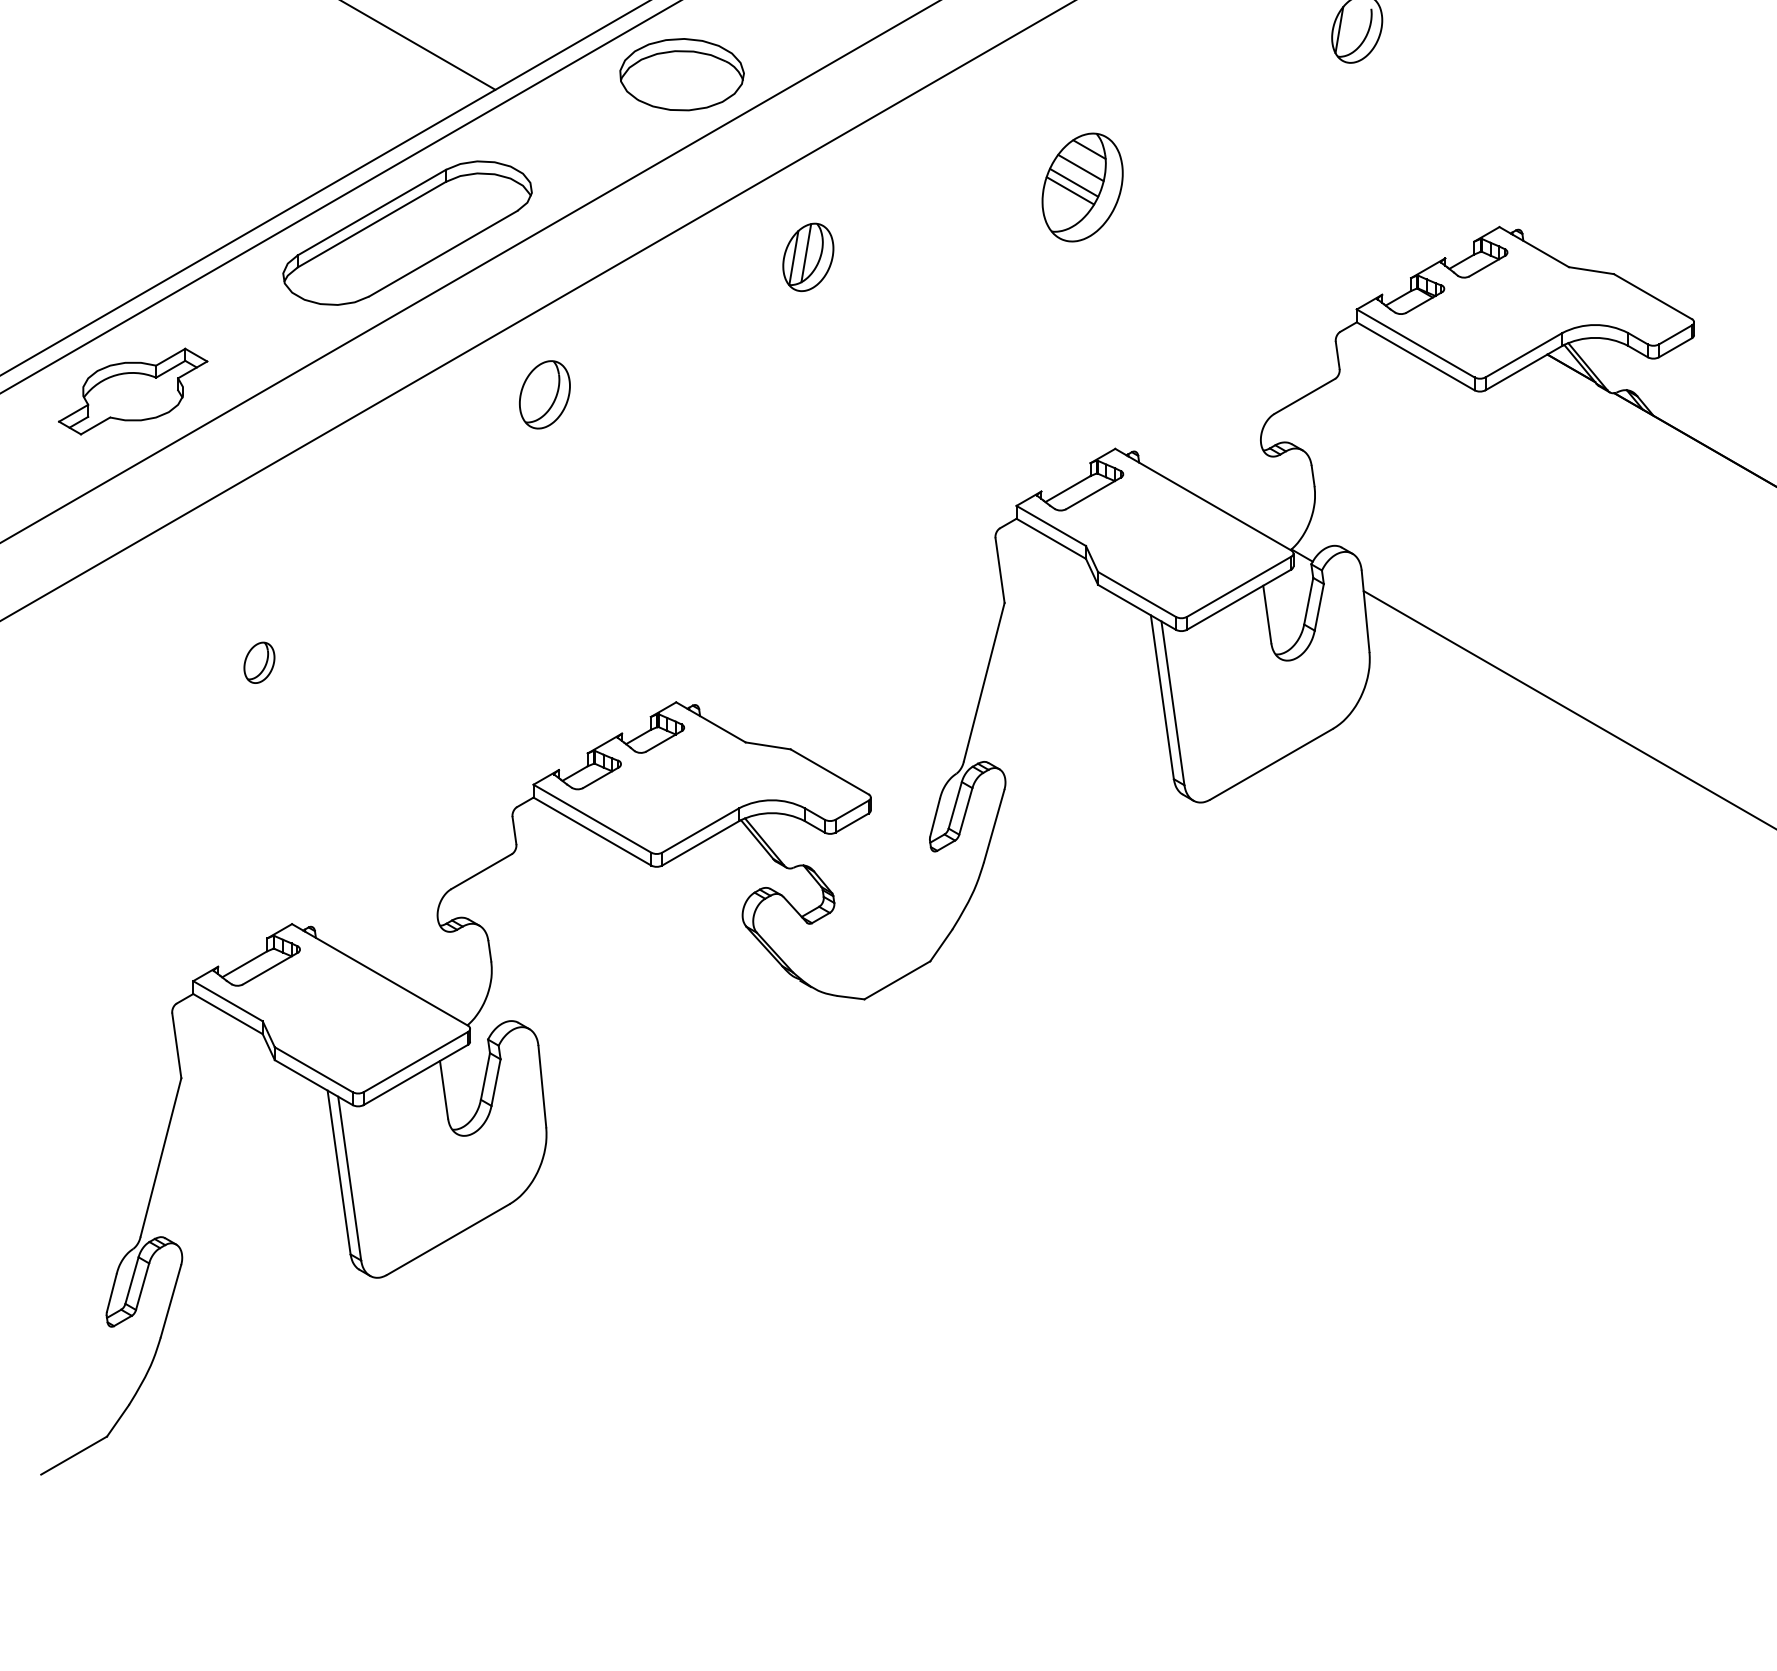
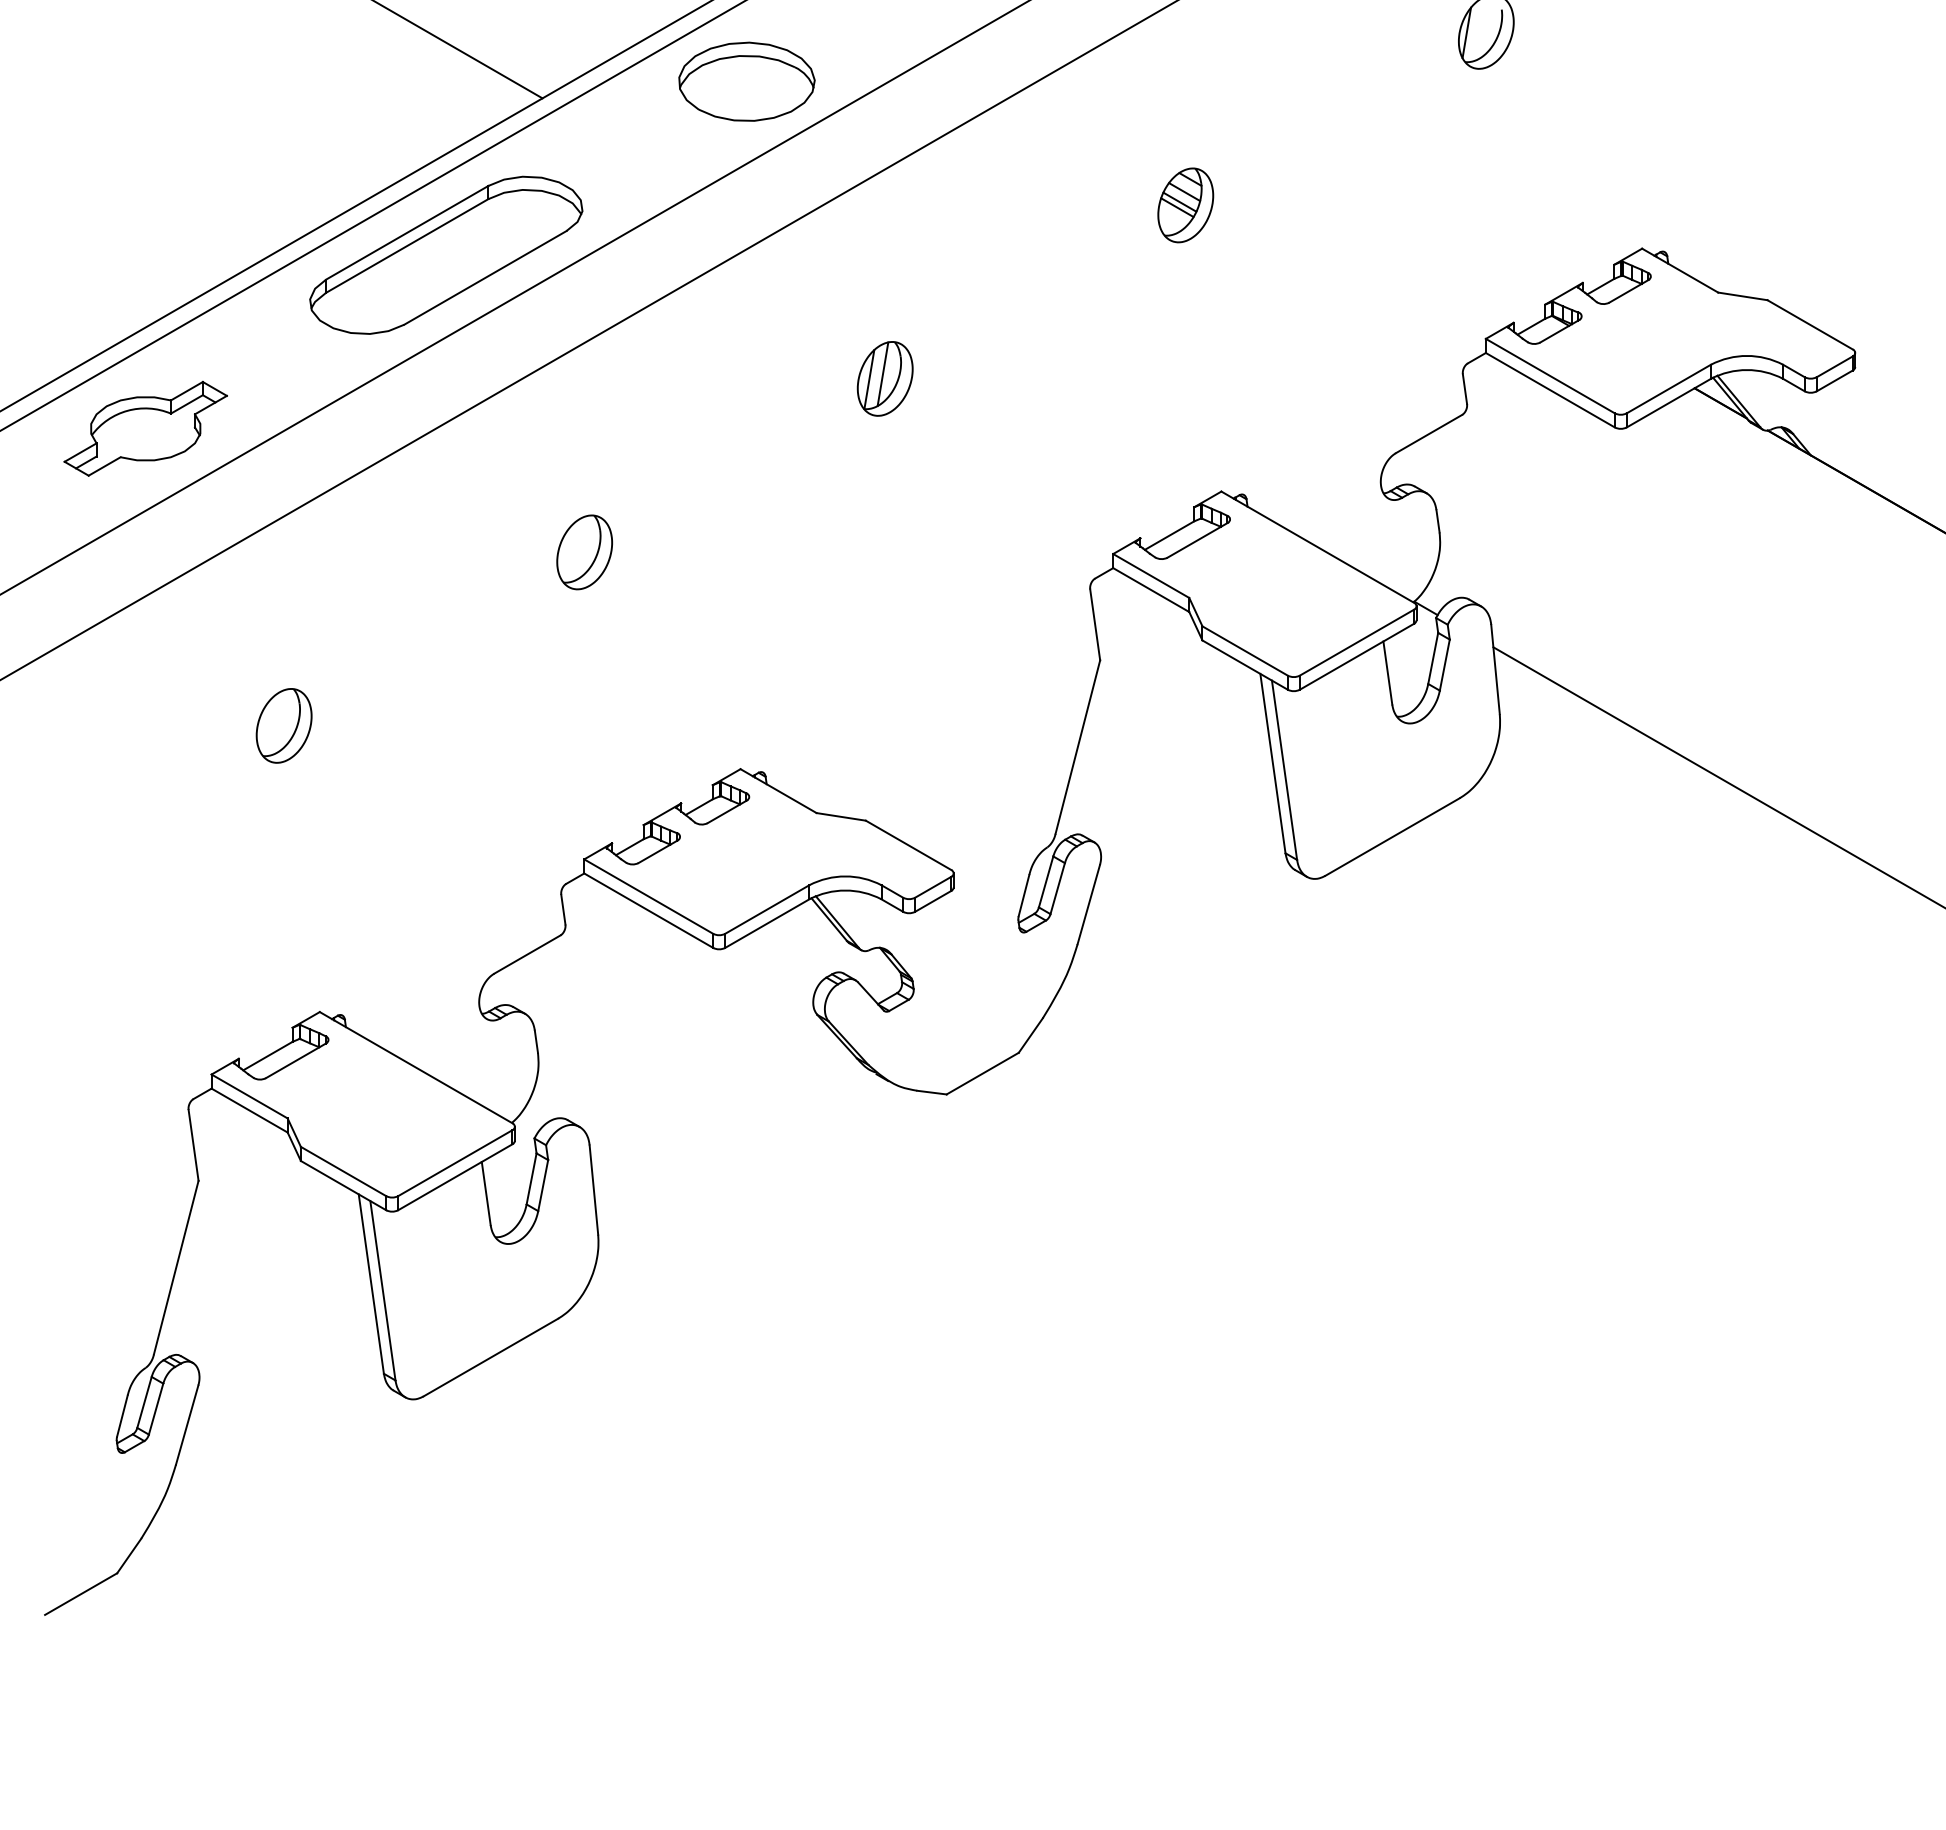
part: (1082, 187) -> (1185, 205), size x0.62
part: (807, 257) -> (884, 378), moved
part: (544, 394) -> (584, 552), moved
part: (258, 662) -> (283, 725), size x1.67

